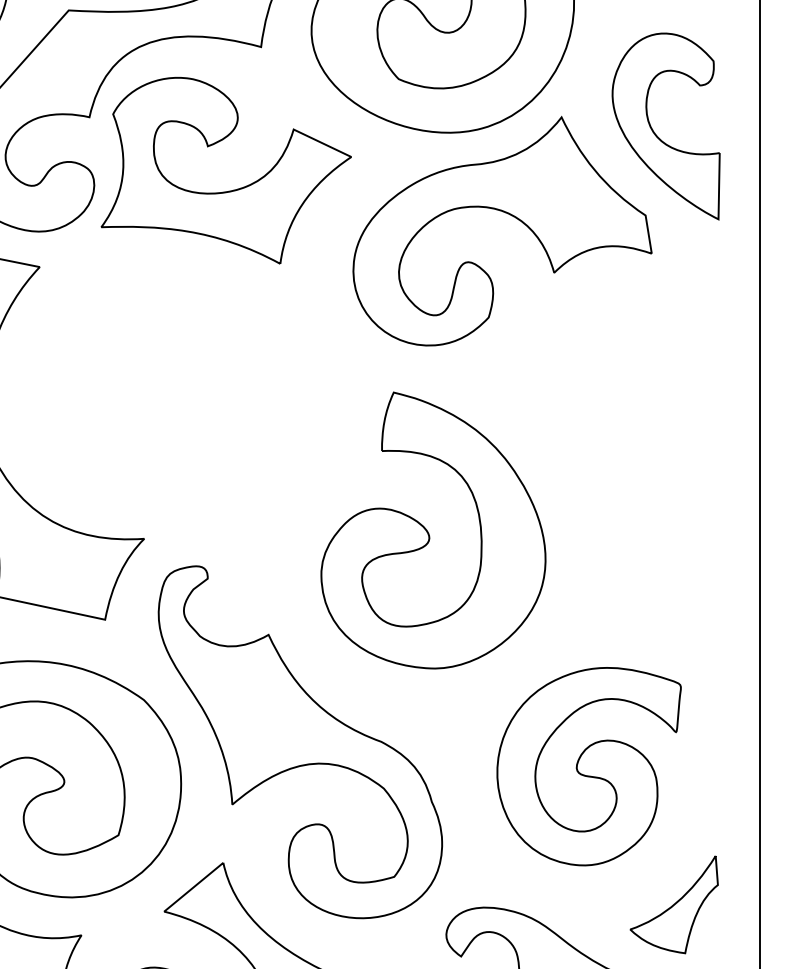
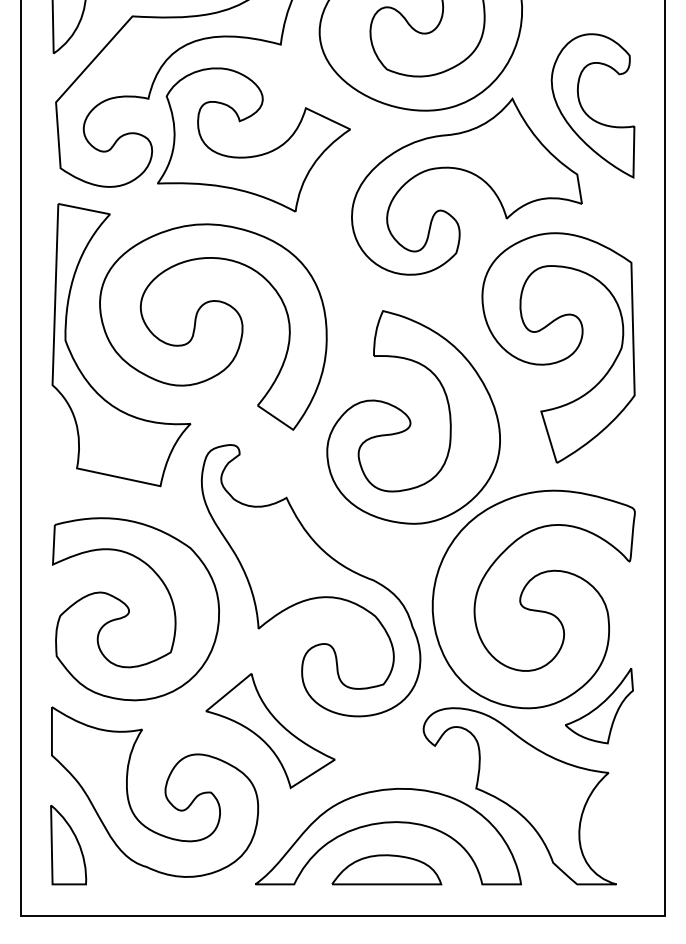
part: (173, 412) -> (213, 326), added
part: (621, 439) -> (558, 347), added
part: (588, 766) -> (533, 599), size x1.43

